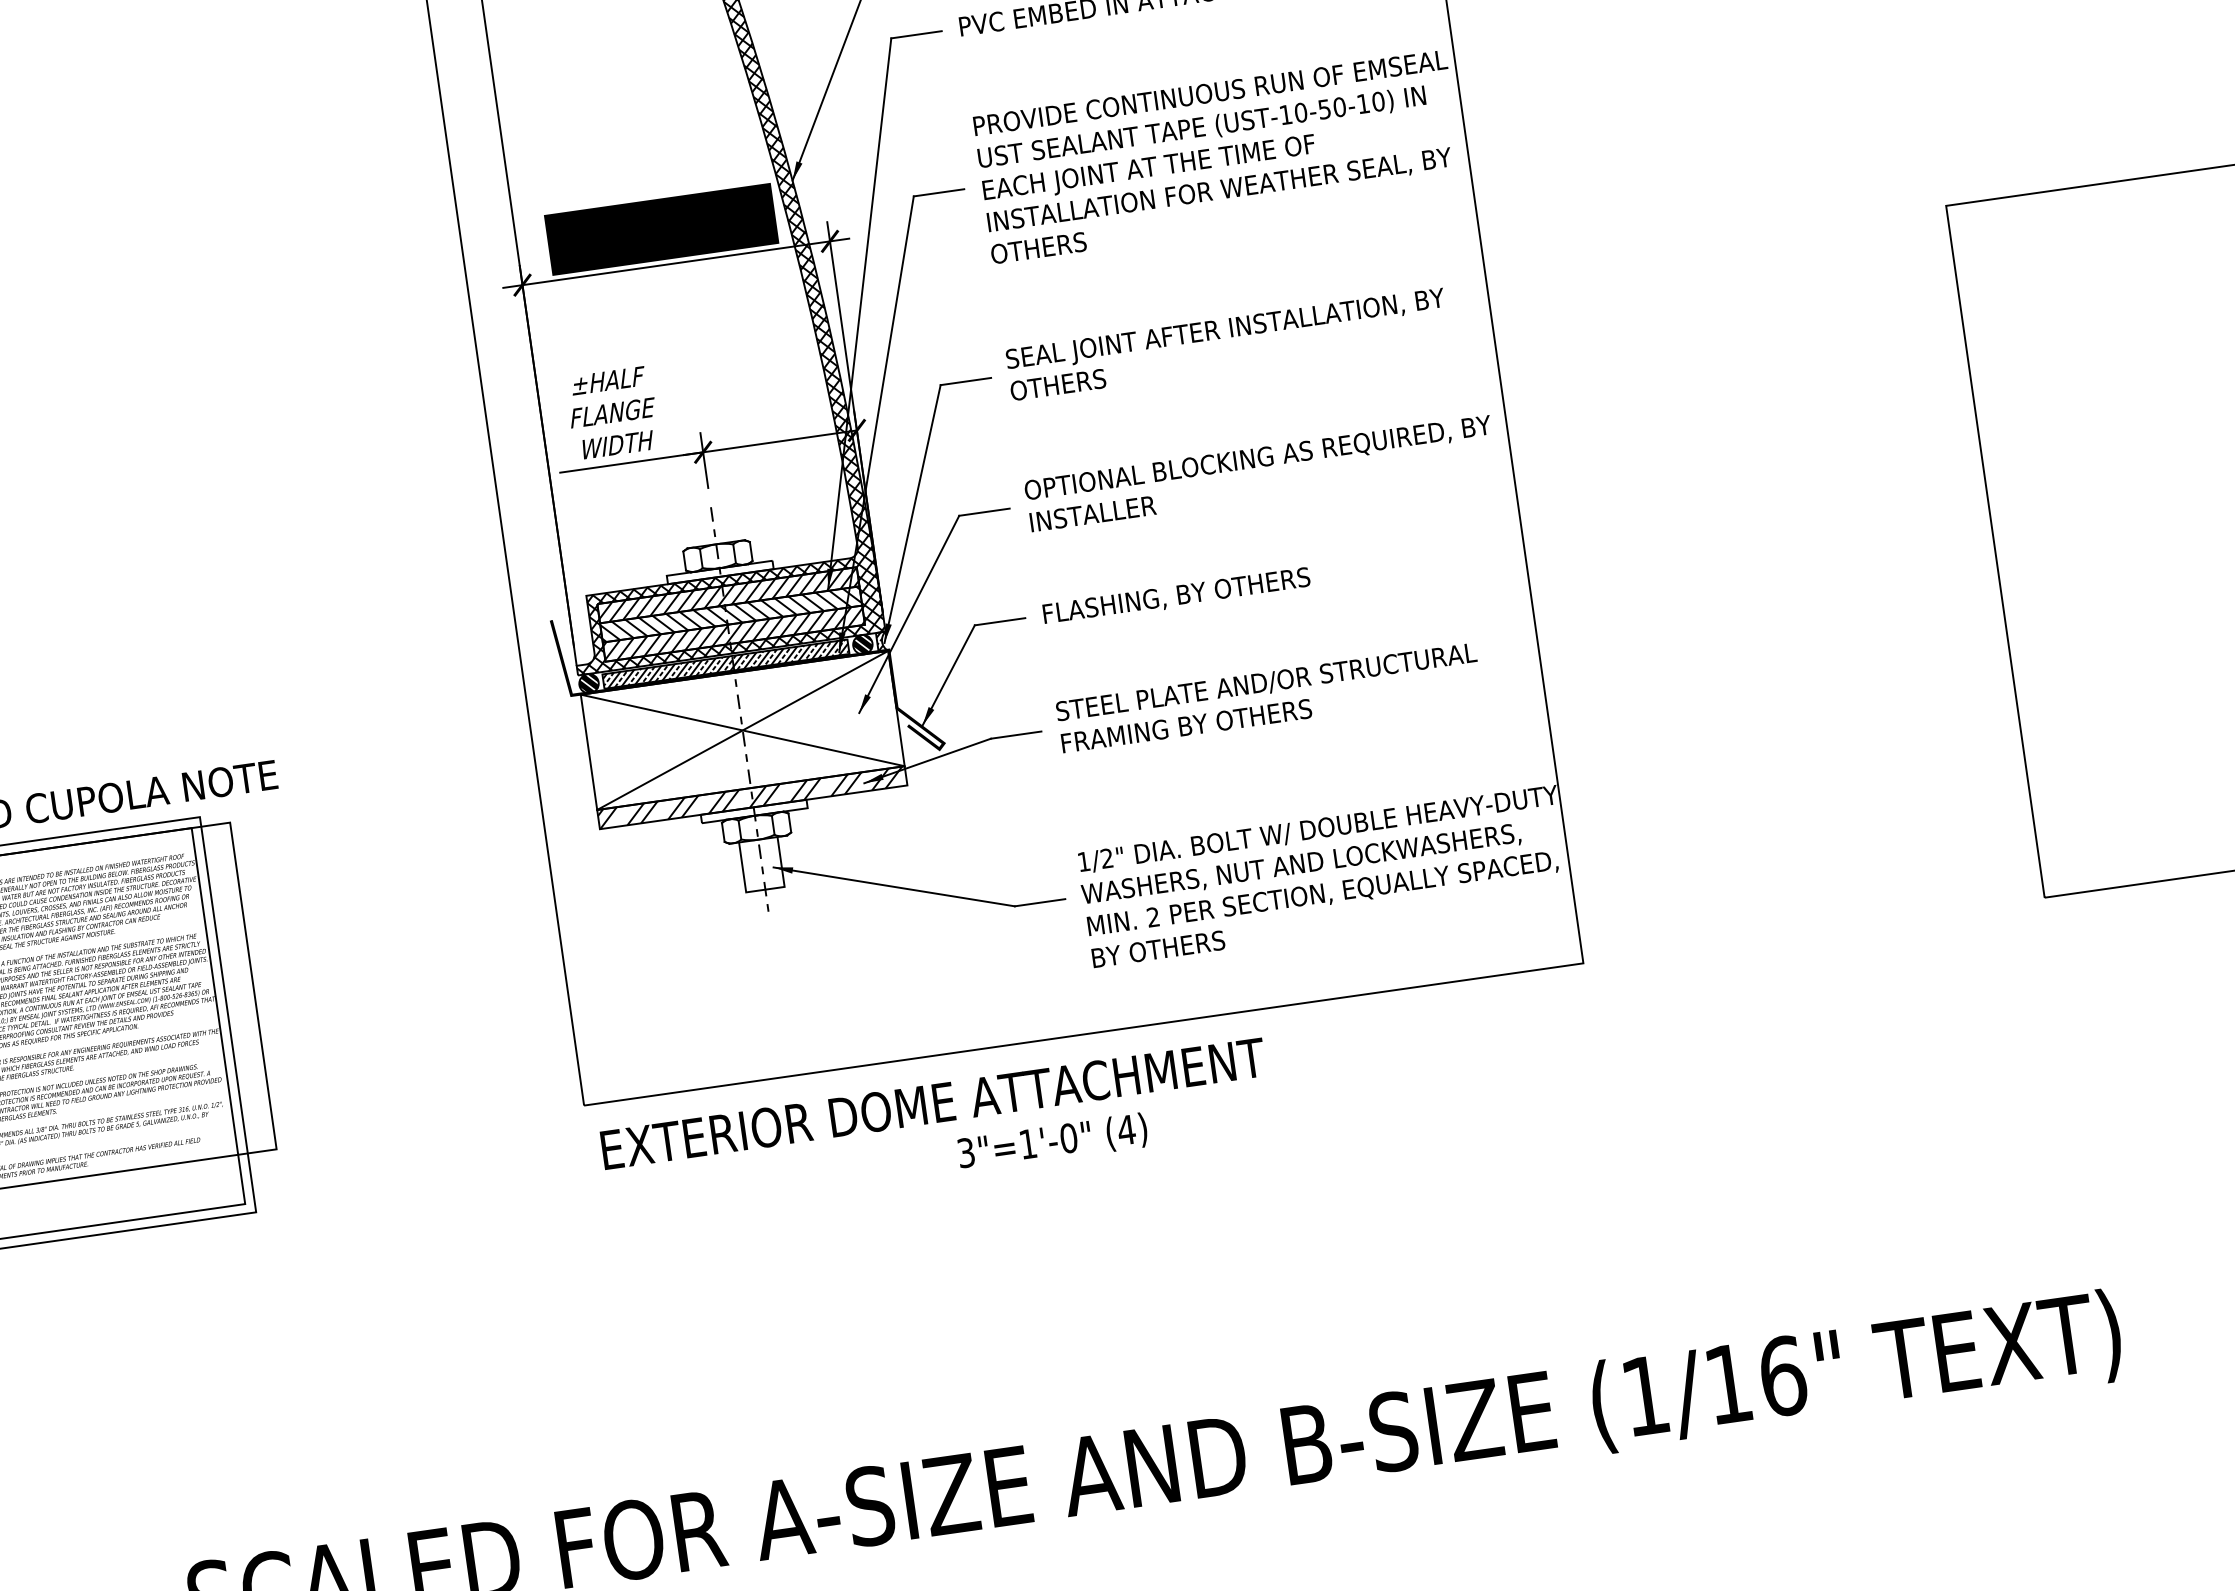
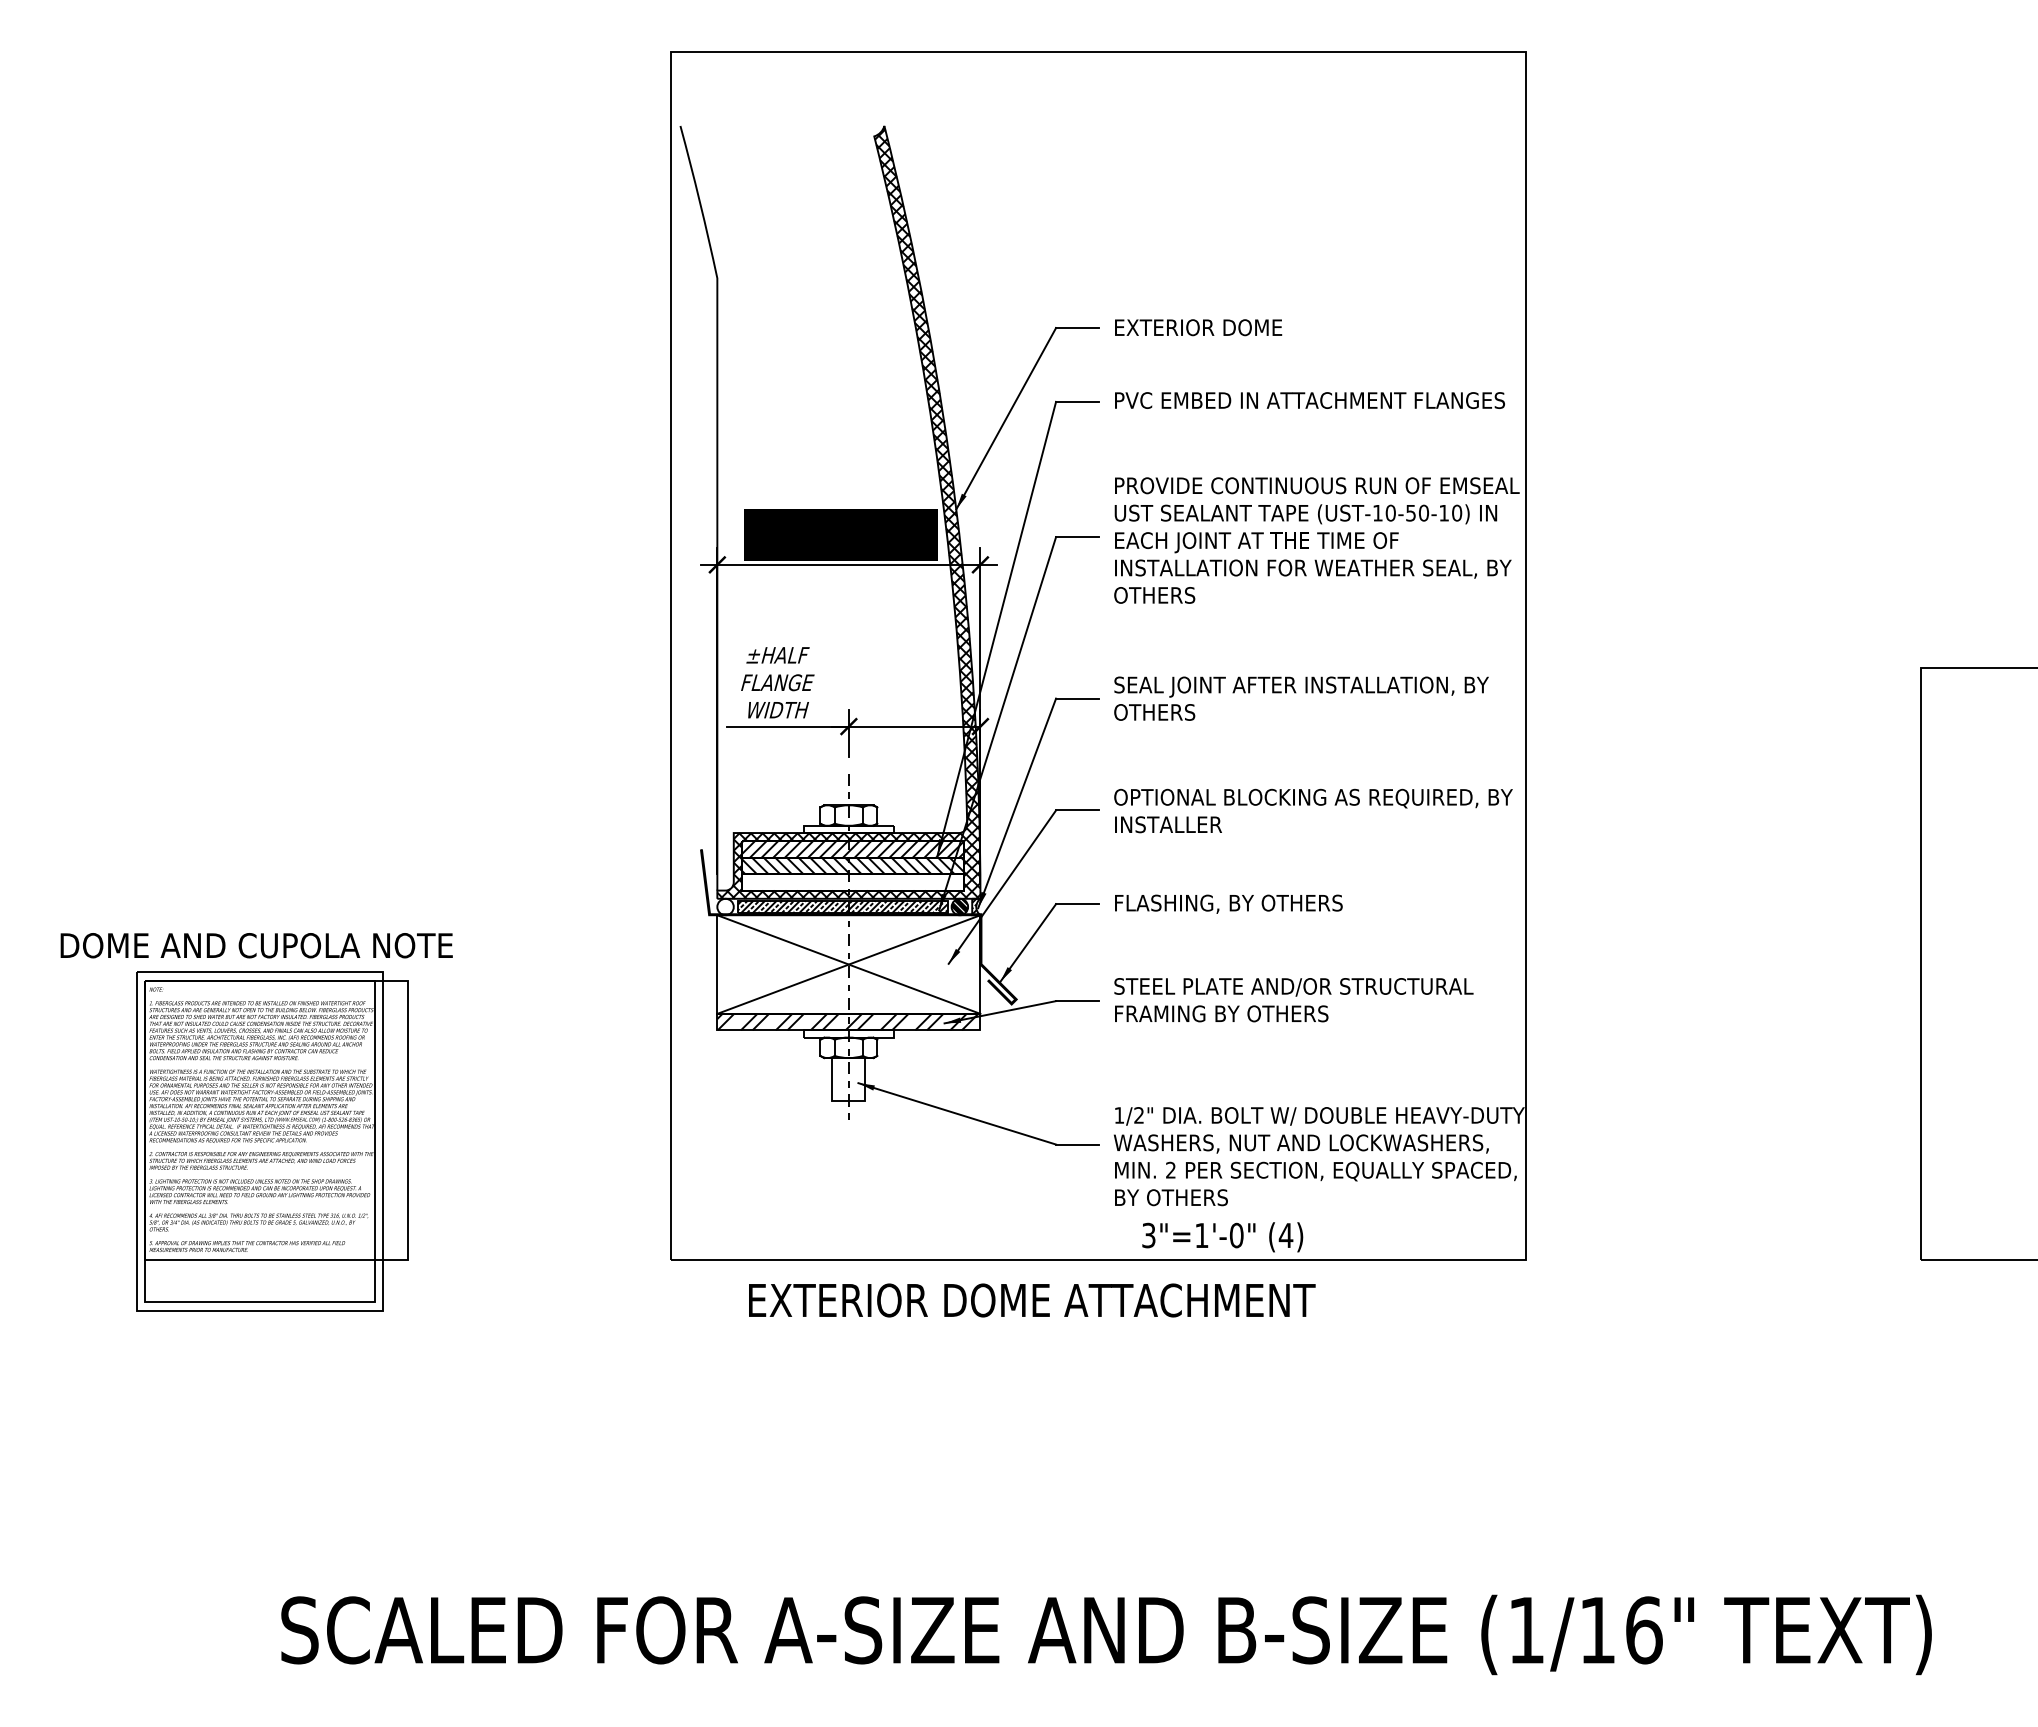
hatch: (733, 633) -> (852, 882), removed
hatch: (588, 683) -> (725, 906), removed
text: (933, 1103) -> (1032, 1300), moved
text: (1052, 1142) -> (1222, 1237), moved

